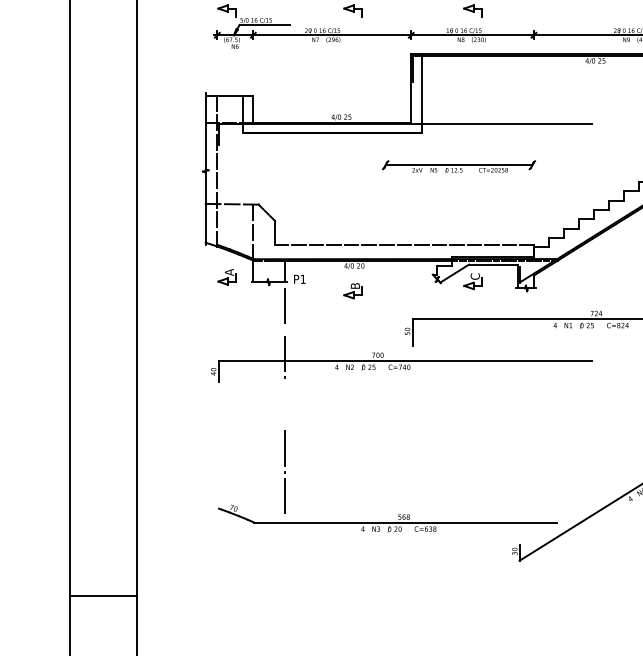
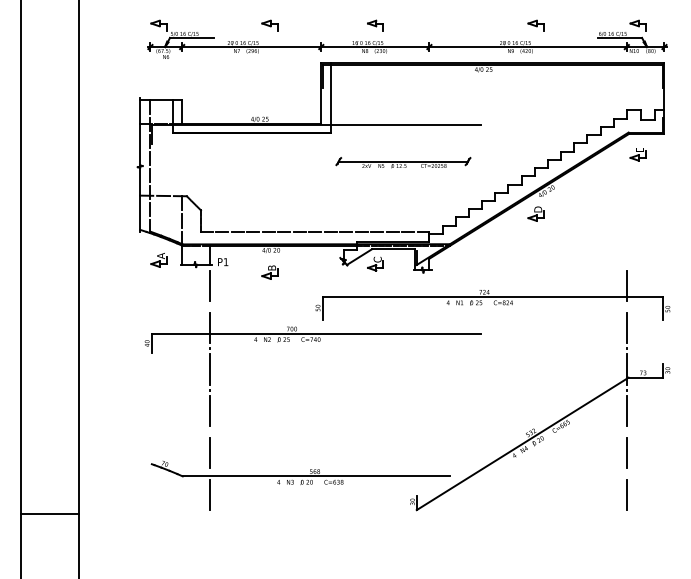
part: (459, 166) -> (403, 162), moved
line: (285, 401) -> (210, 369), added
line: (285, 543) -> (210, 494), added
line: (102, 596) -> (49, 514), moved

